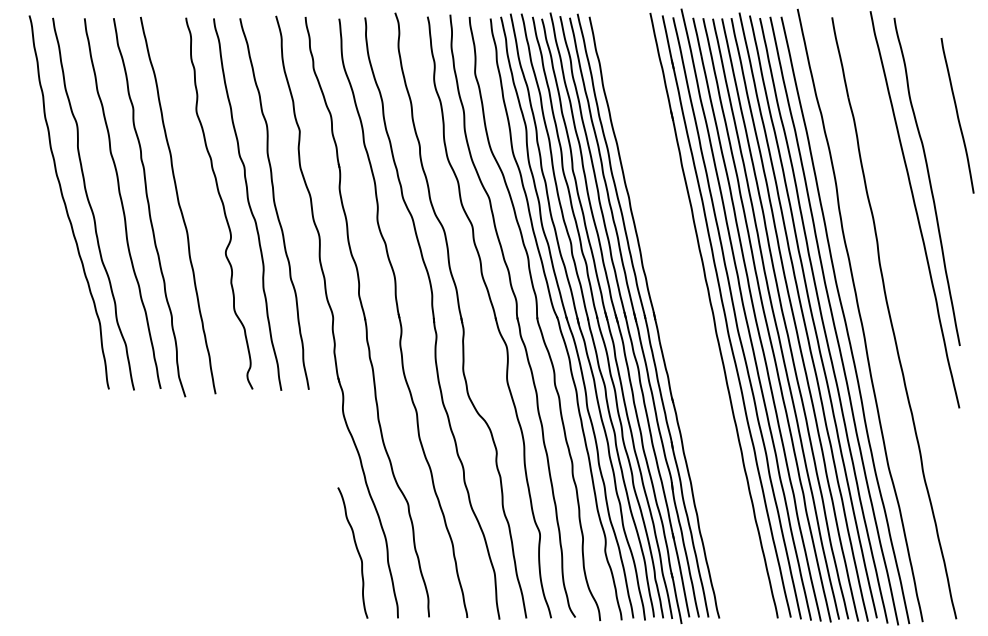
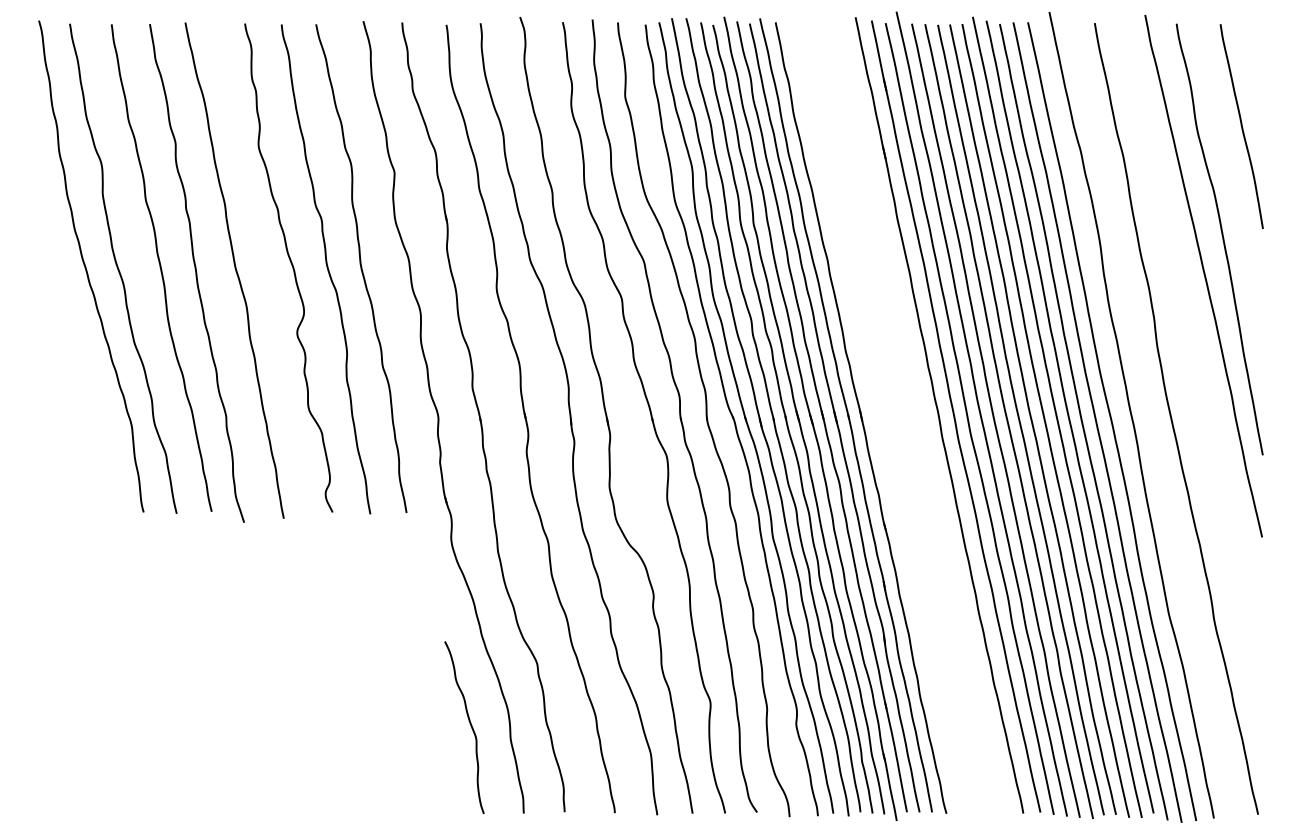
curve: (957, 115) -> (1241, 126), moved

